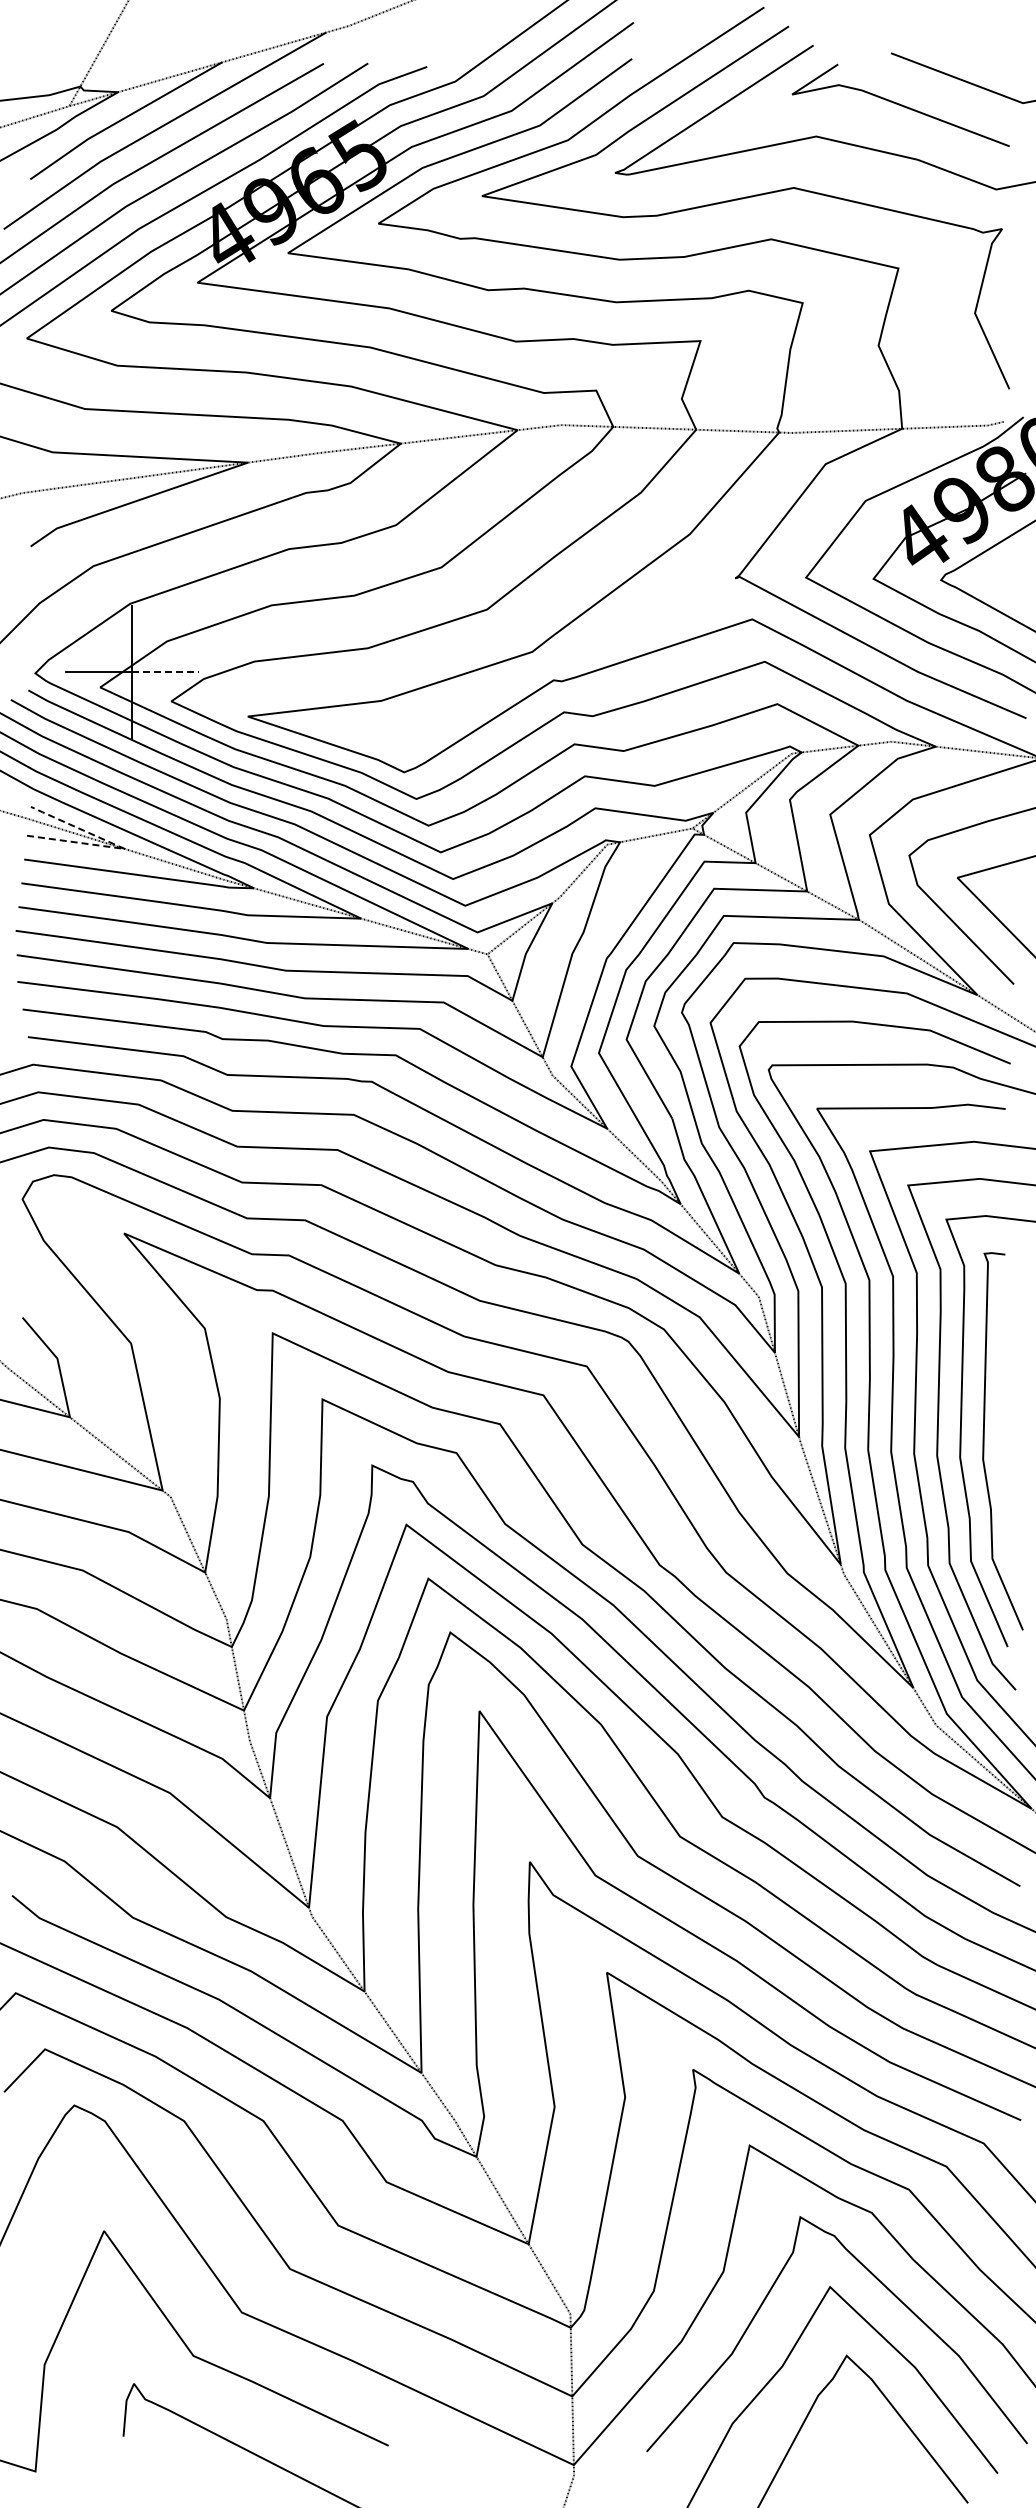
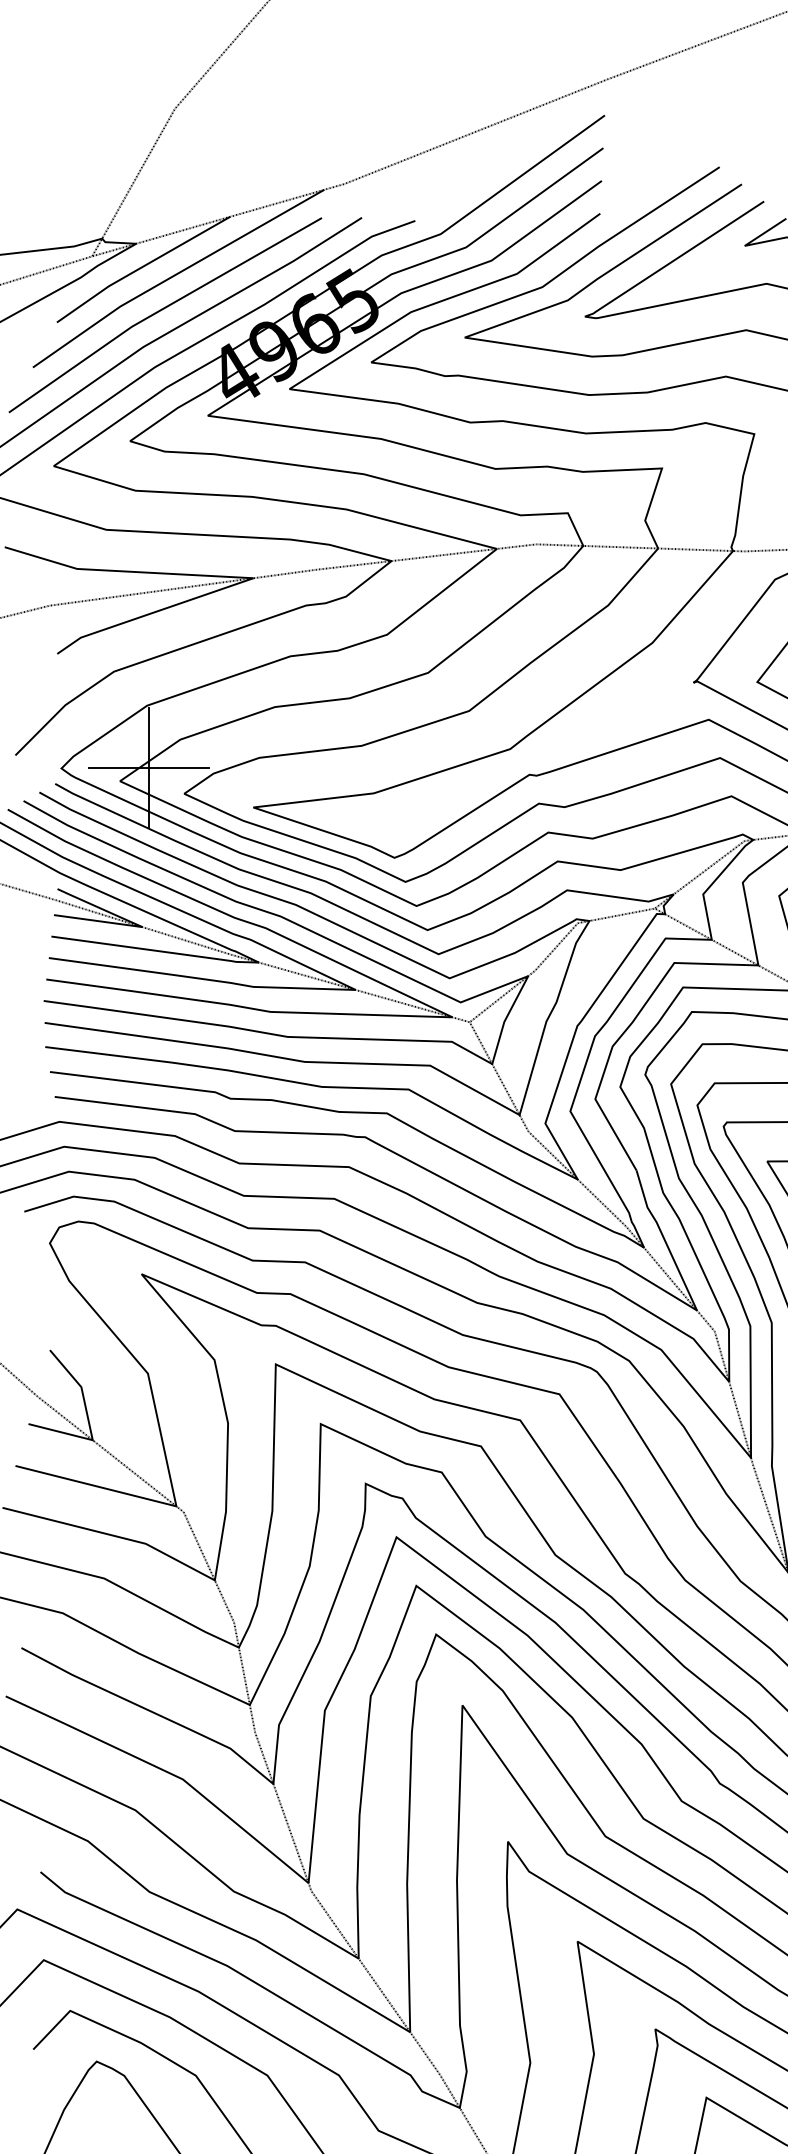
line: (165, 672) -> (178, 767), dashed -> solid
line: (122, 847) -> (140, 925), dashed -> solid

